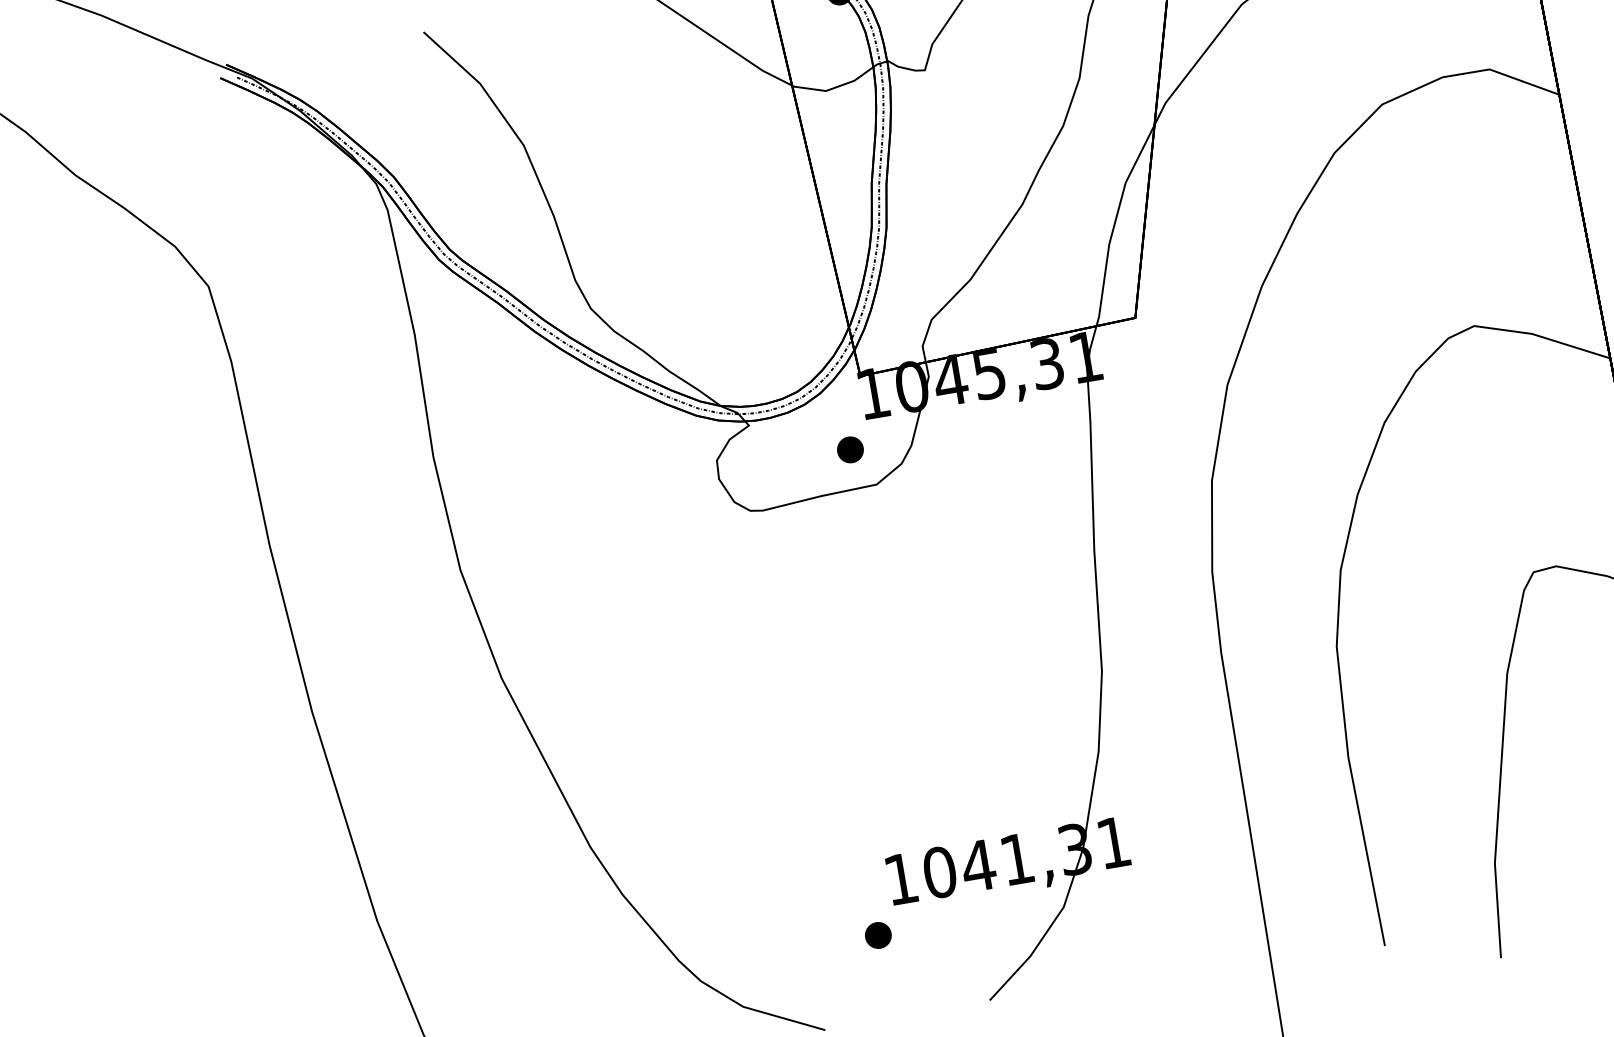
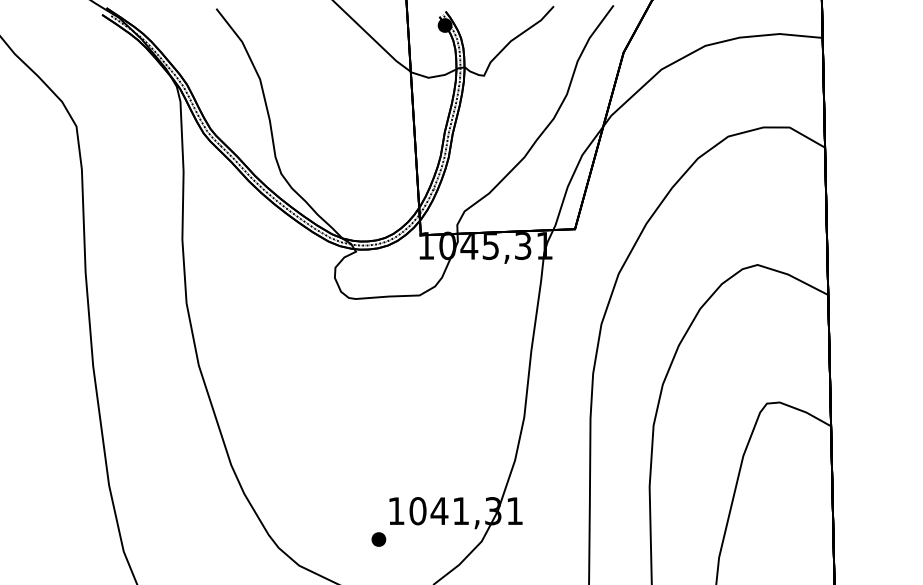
part: (850, 450) -> (408, 274), removed

